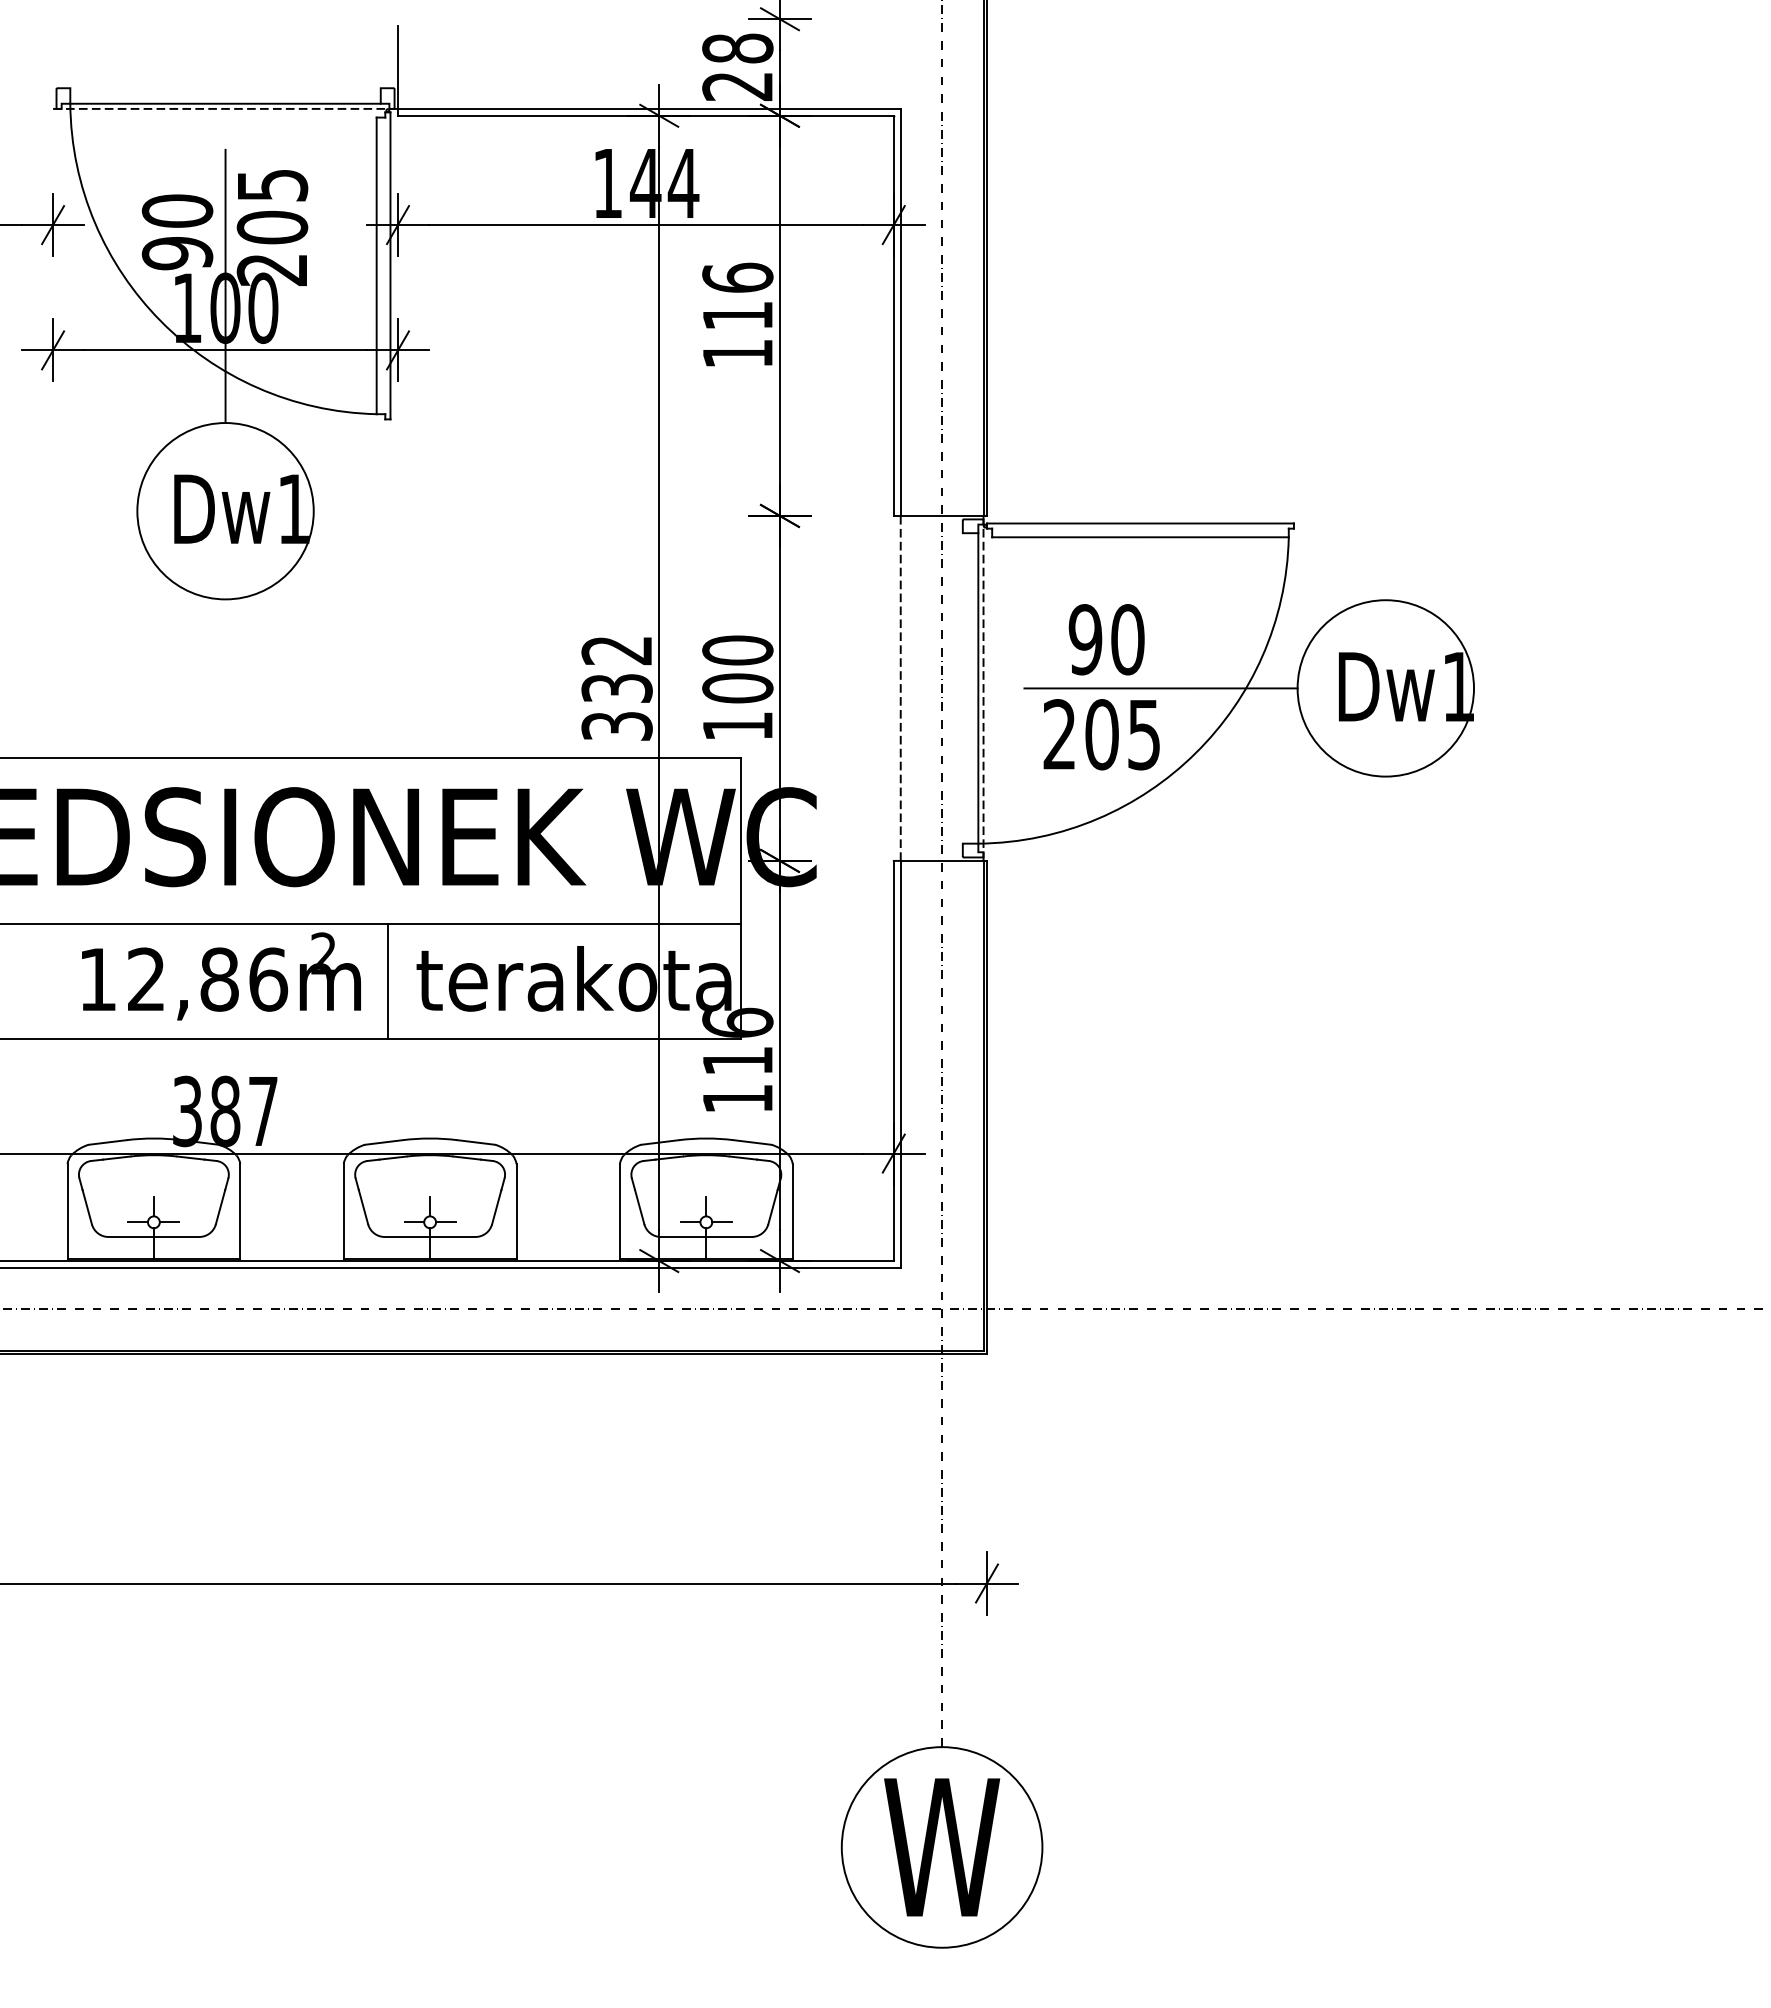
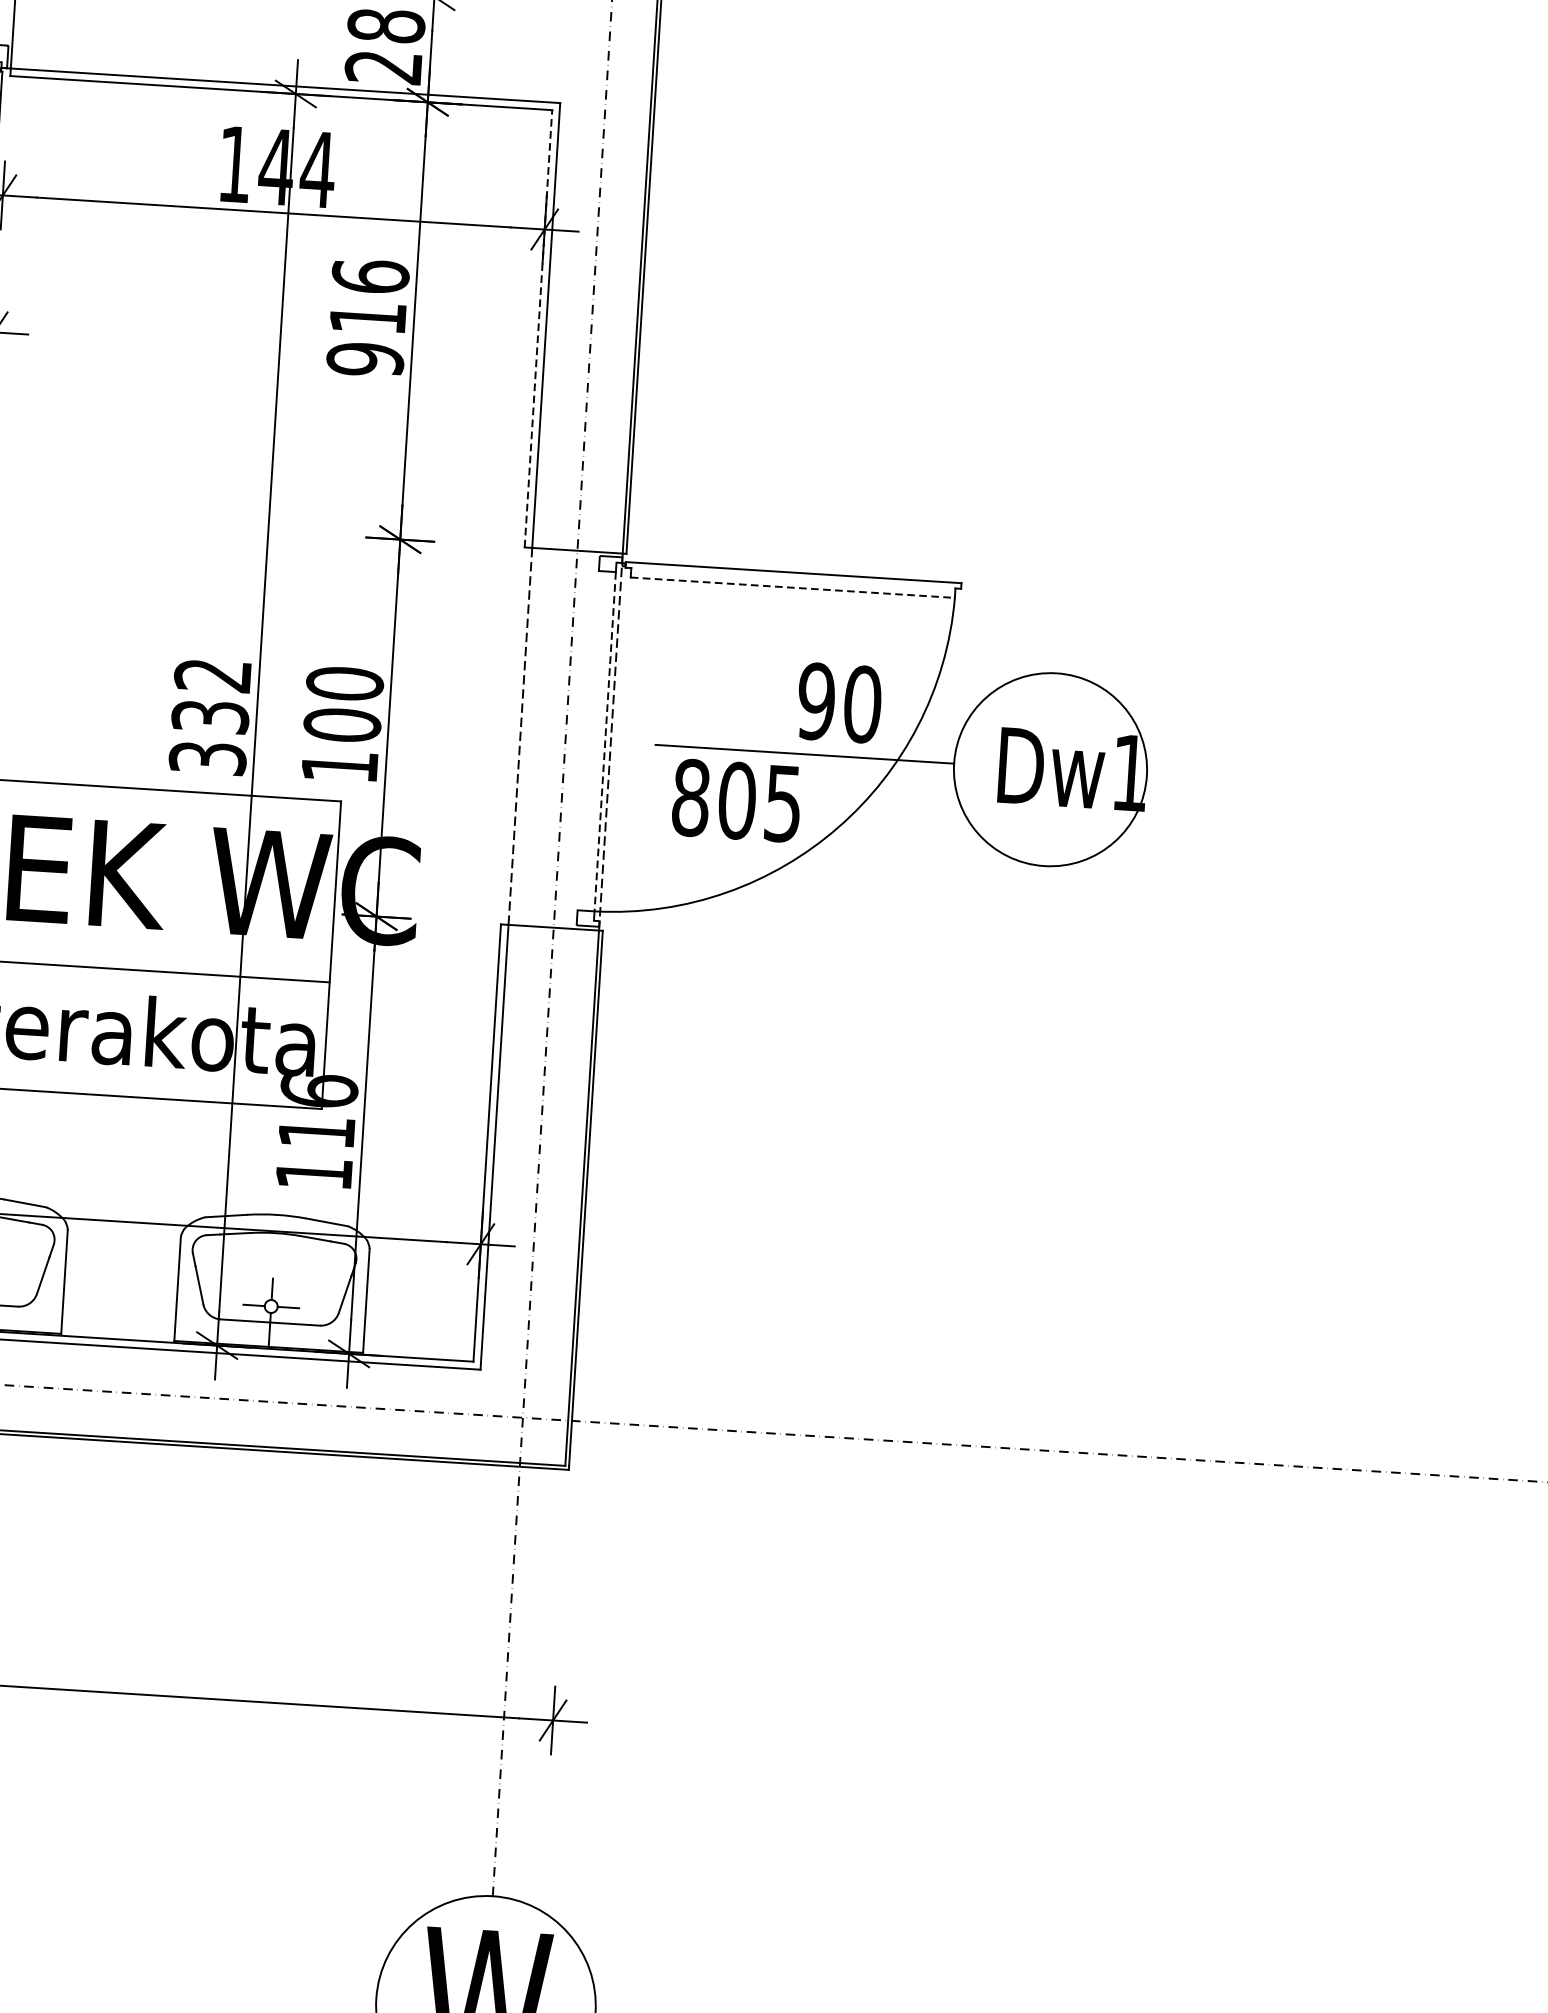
line: (893, 315) -> (538, 328), solid -> dashed
text: (737, 353) -> (365, 359), 116 -> 916
line: (1140, 537) -> (792, 587), solid -> dashed
text: (1106, 639) -> (839, 702), moved
line: (978, 688) -> (605, 741), solid -> dashed
text: (1059, 734) -> (690, 797), 205 -> 805

